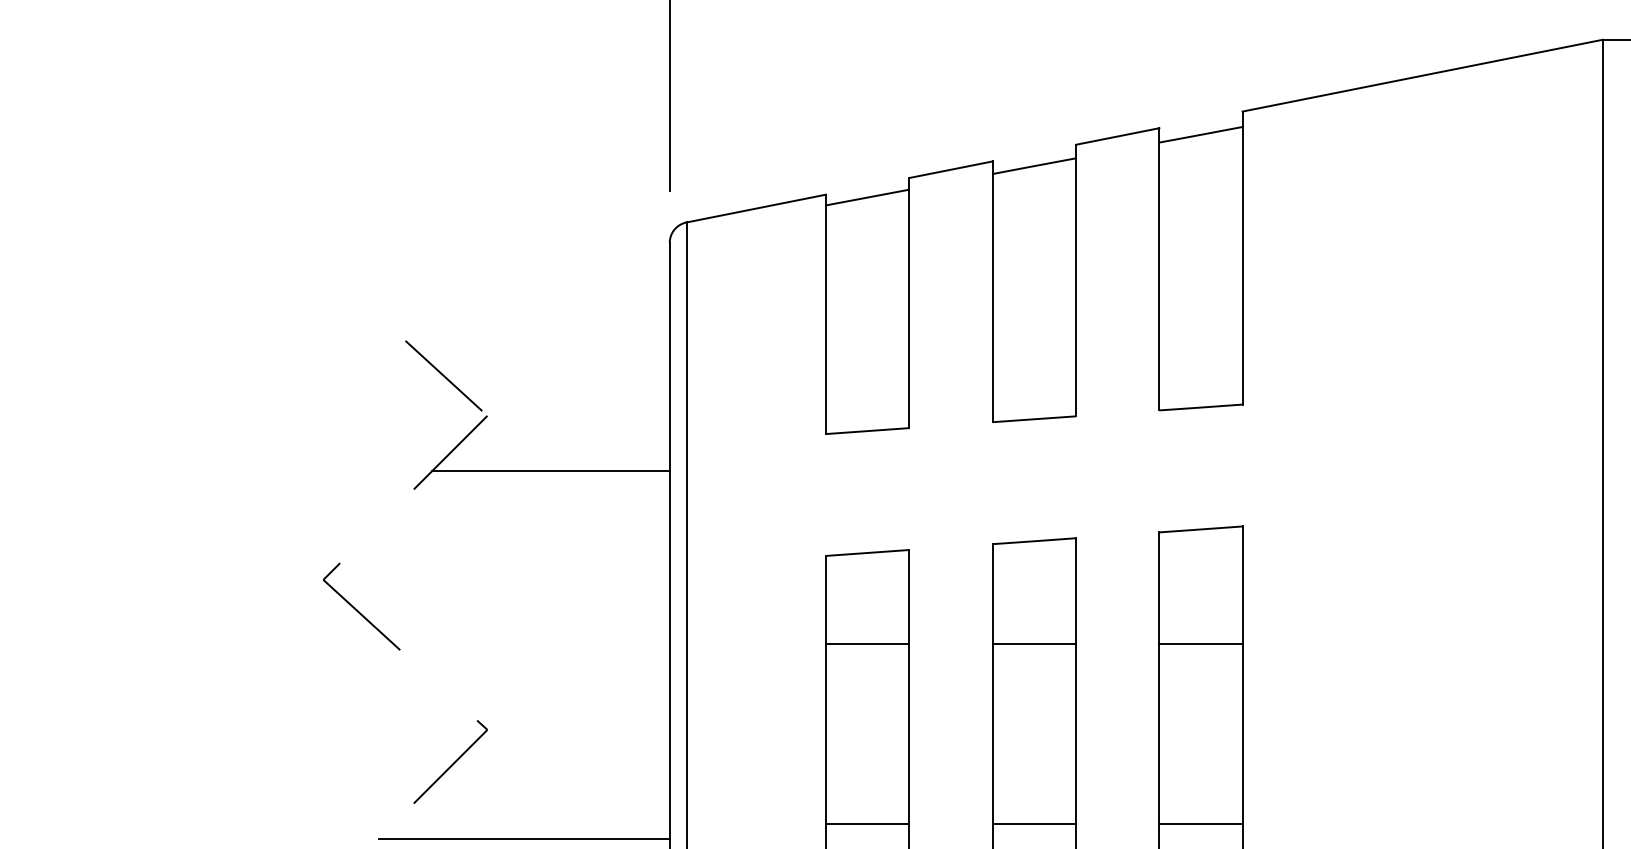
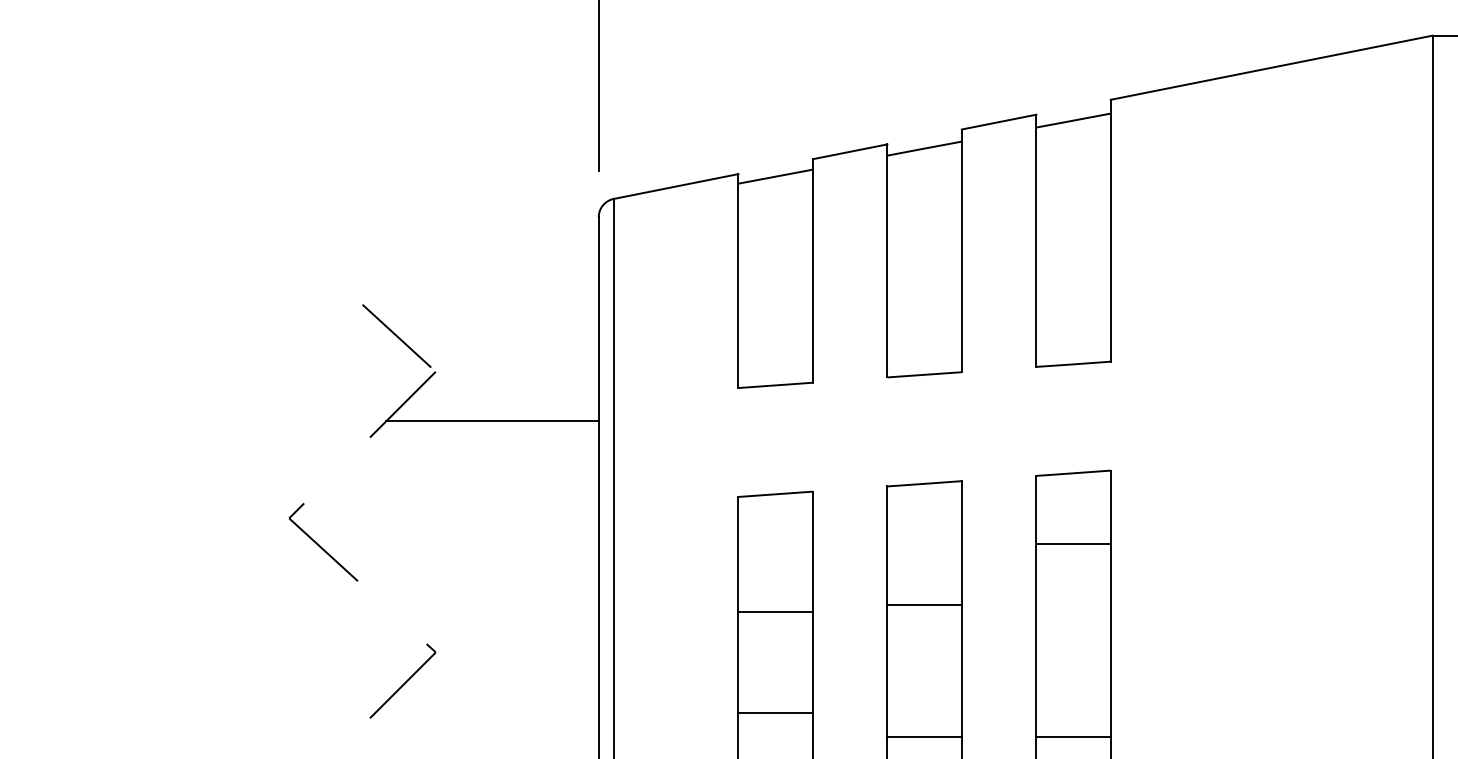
line: (867, 643) -> (775, 611), moved
line: (1034, 643) -> (924, 604), moved
line: (1200, 643) -> (1073, 543), moved
line: (867, 824) -> (775, 712), moved
line: (523, 838) -> (468, 749), removed

